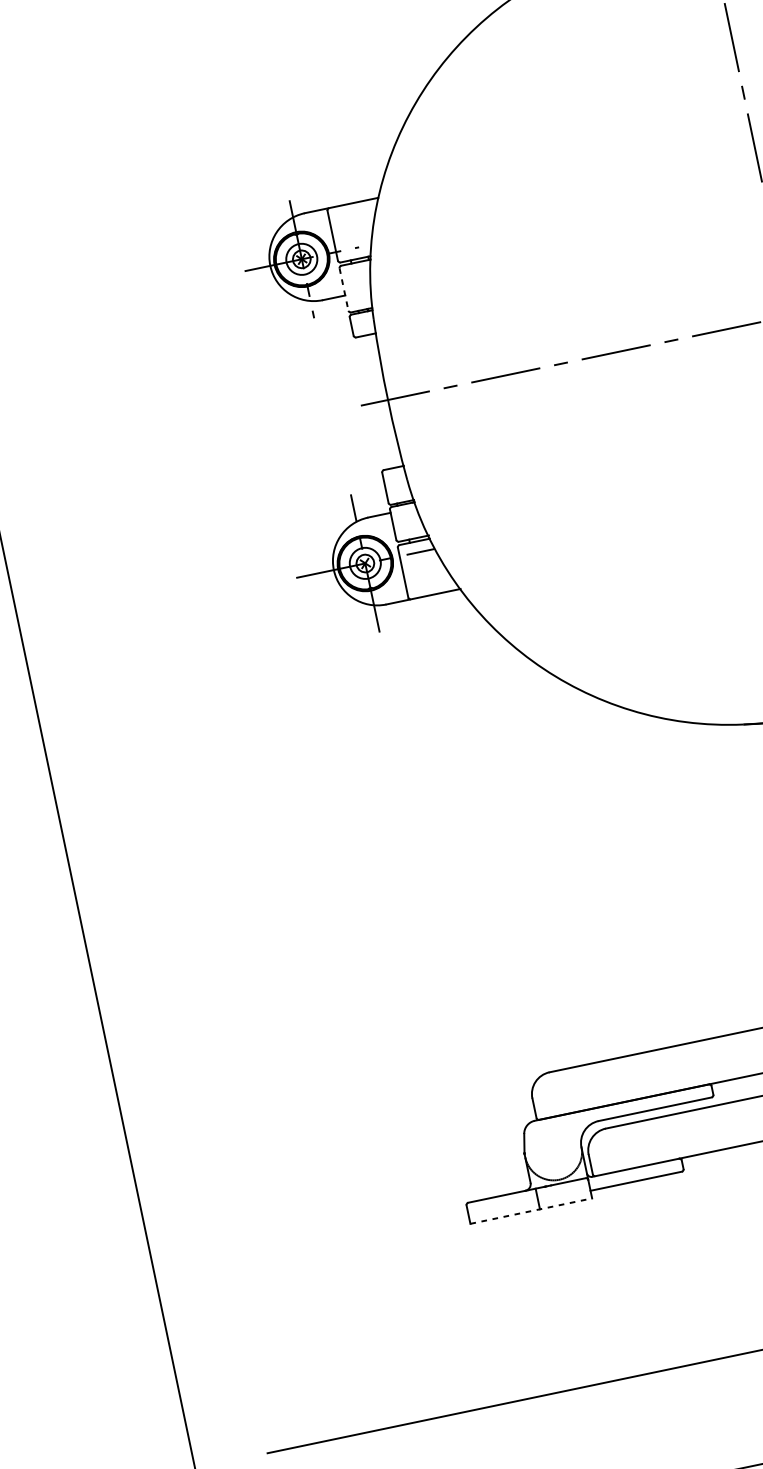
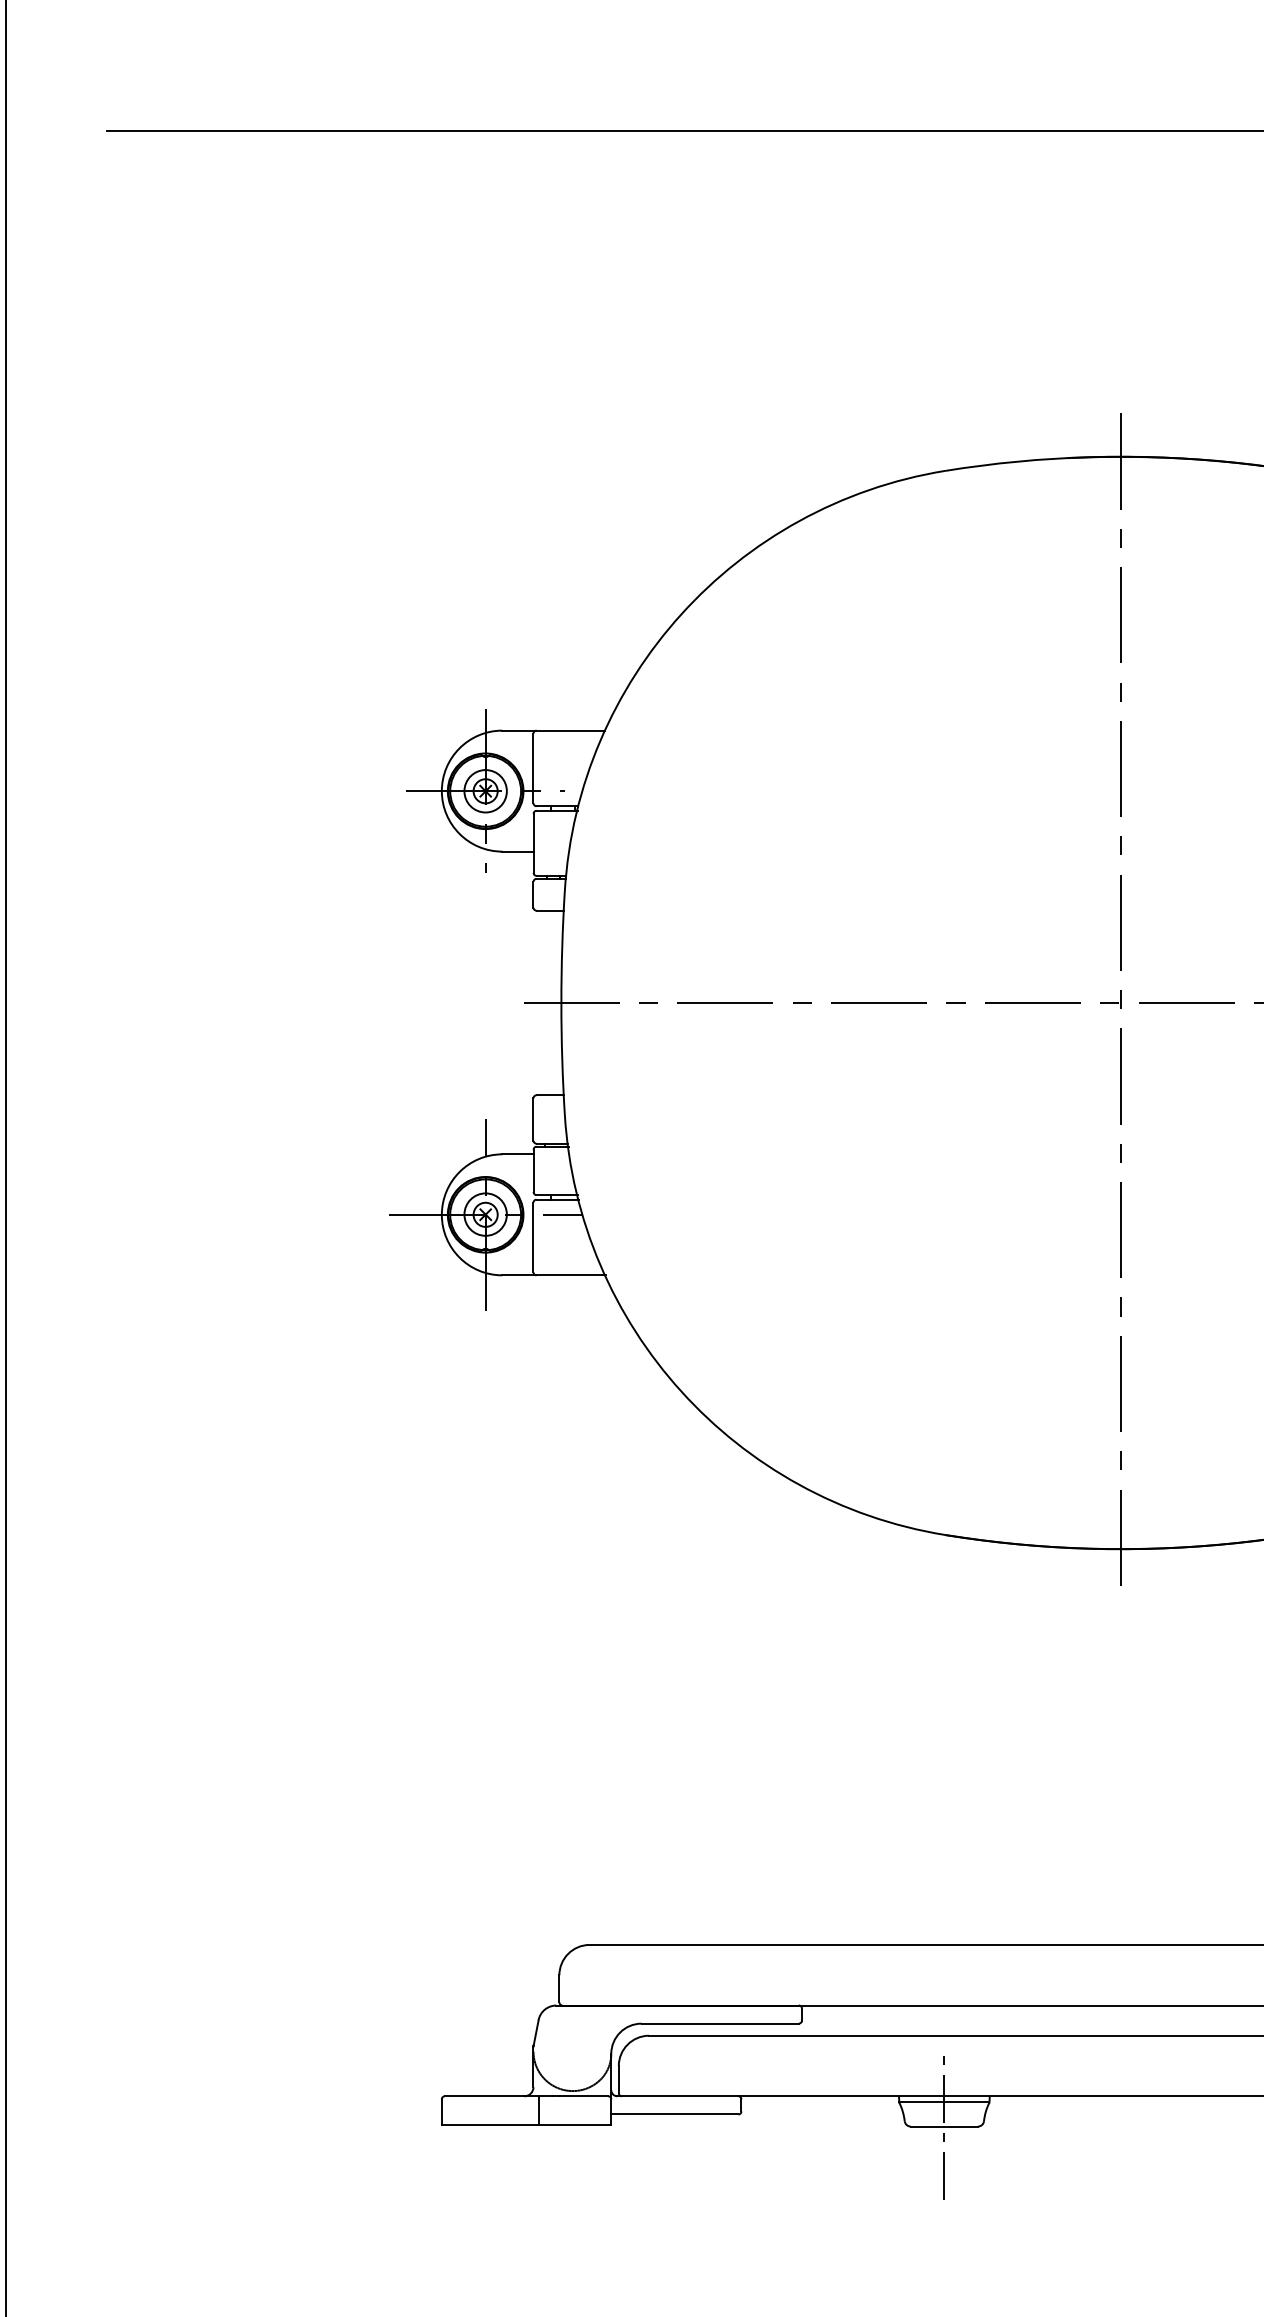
line: (344, 289) -> (533, 843), dashed -> solid
line: (531, 1211) -> (526, 2125), dashed -> solid

